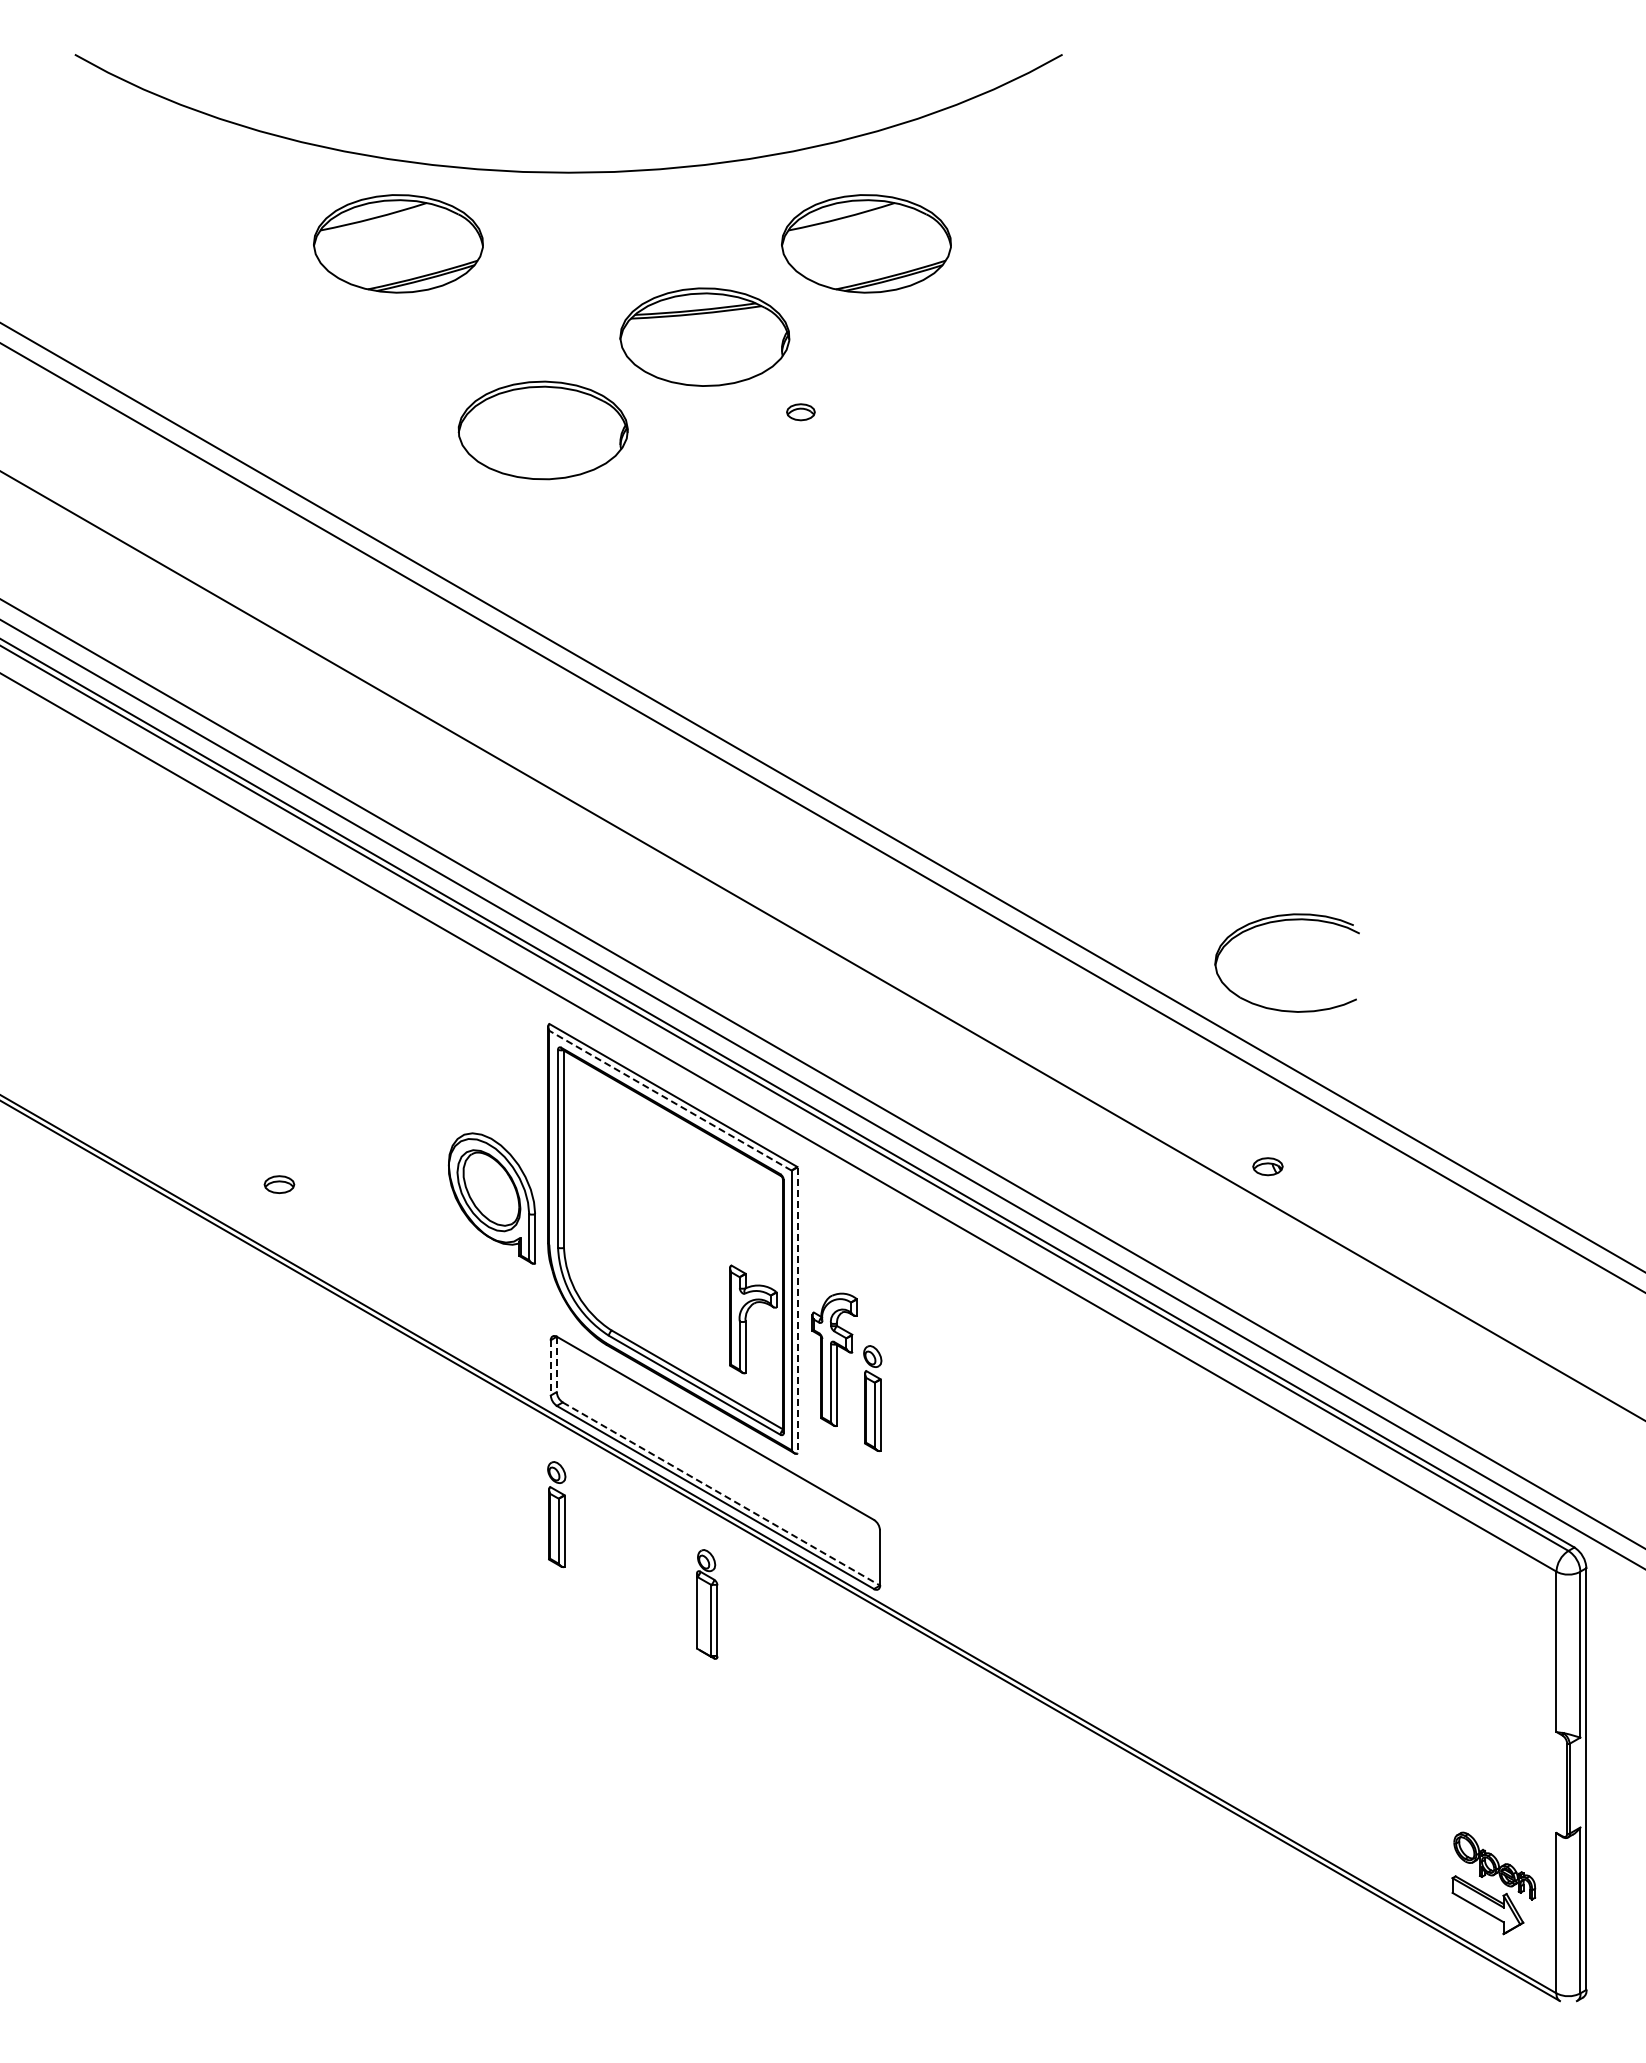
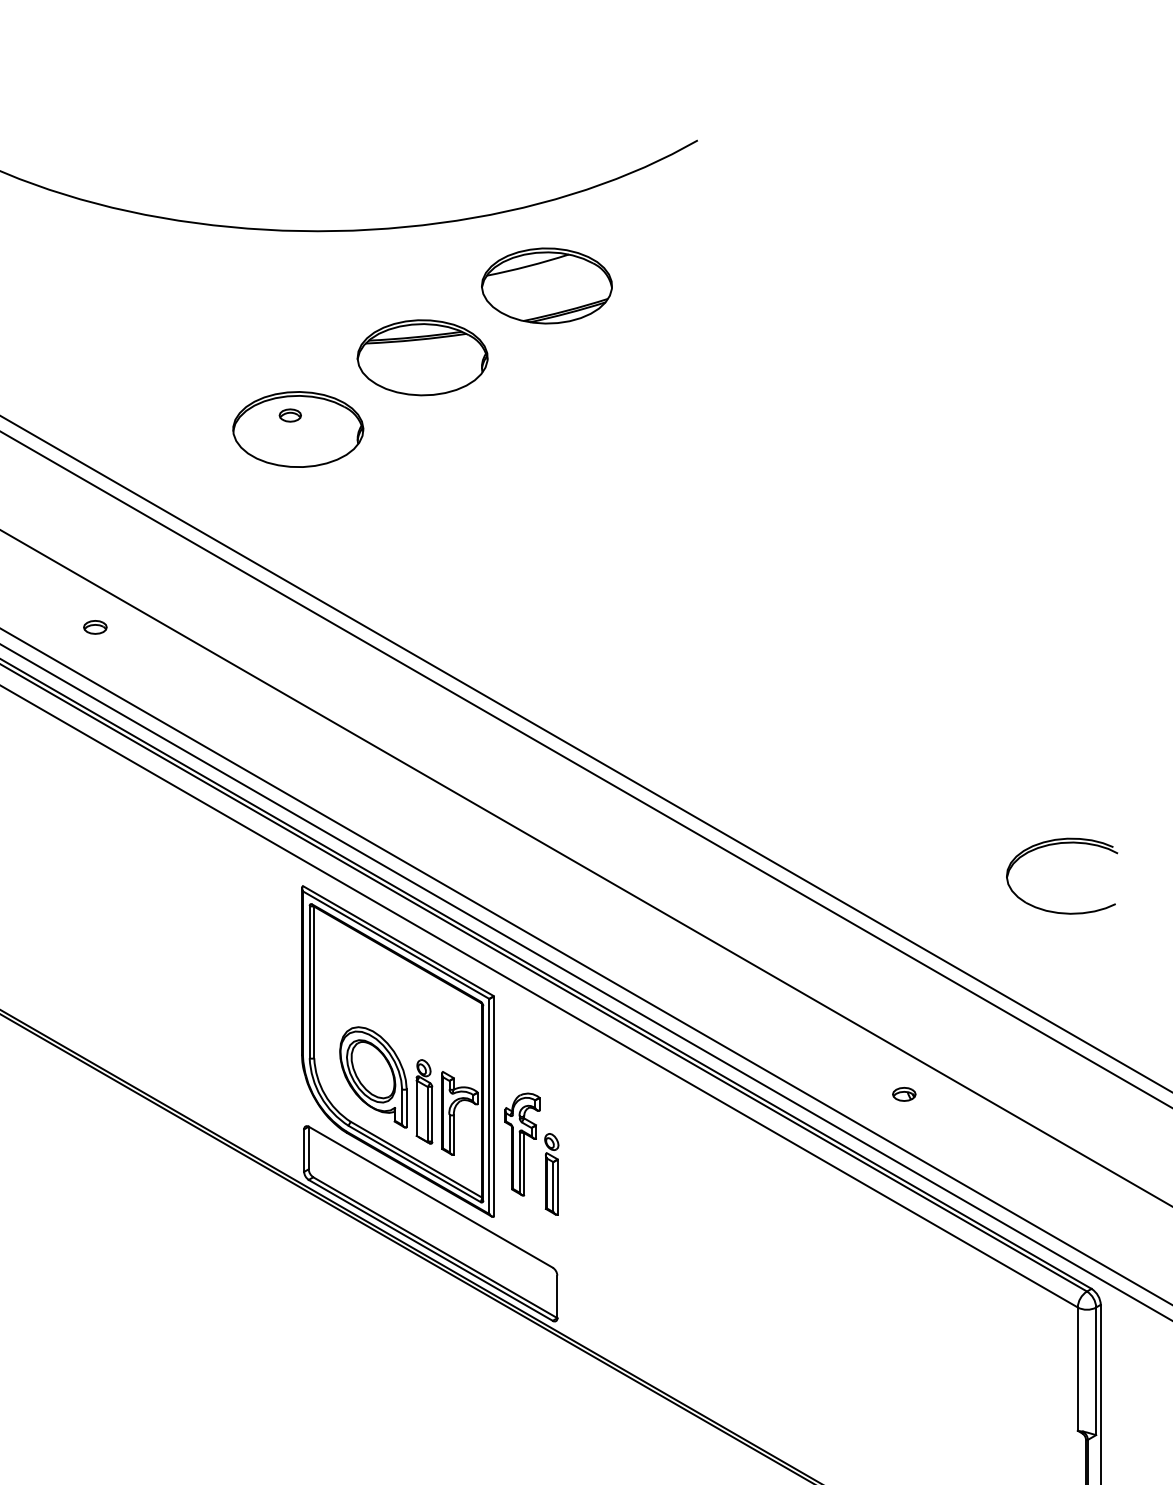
part: (398, 243) -> (186, 285), removed
part: (800, 412) -> (290, 415), moved
part: (1277, 922) -> (1054, 844), moved
line: (670, 1100) -> (396, 945), dashed -> solid
part: (1267, 1166) -> (903, 1094), moved
part: (279, 1184) -> (95, 627), moved
part: (491, 1198) -> (373, 1077), moved
line: (797, 1310) -> (493, 1106), dashed -> solid
line: (556, 1364) -> (308, 1148), dashed -> solid
line: (550, 1367) -> (303, 1150), dashed -> solid
line: (721, 1494) -> (435, 1248), dashed -> solid
part: (556, 1514) -> (308, 1263), removed
part: (707, 1604) -> (424, 1101), moved

